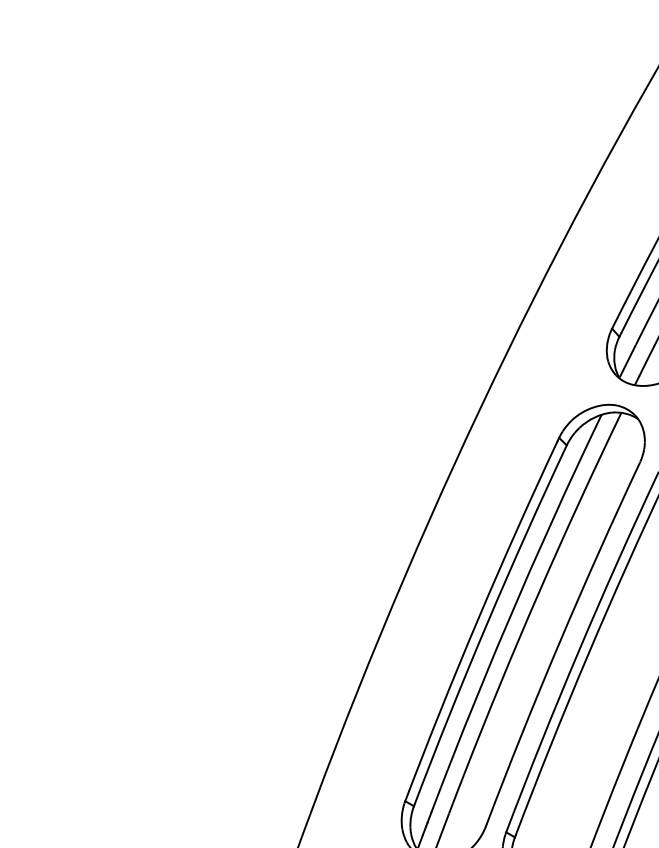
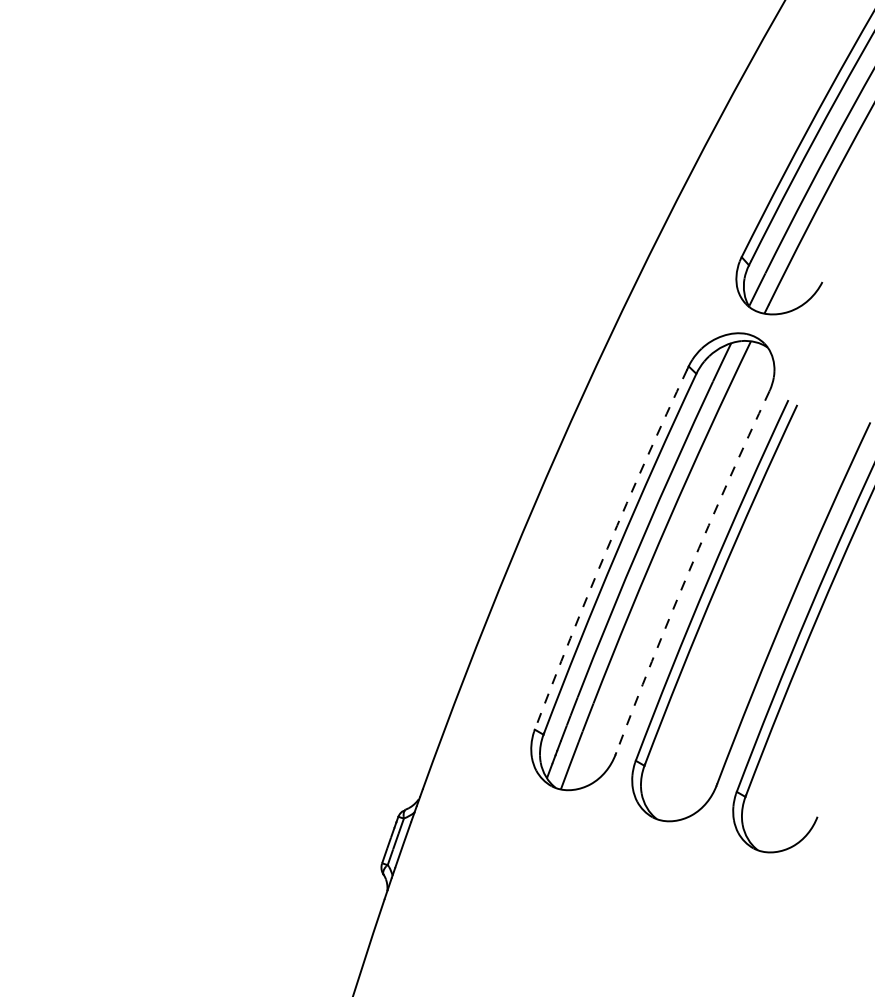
arc: (477, 620) -> (607, 548), solid -> dashed
arc: (559, 642) -> (689, 570), solid -> dashed

